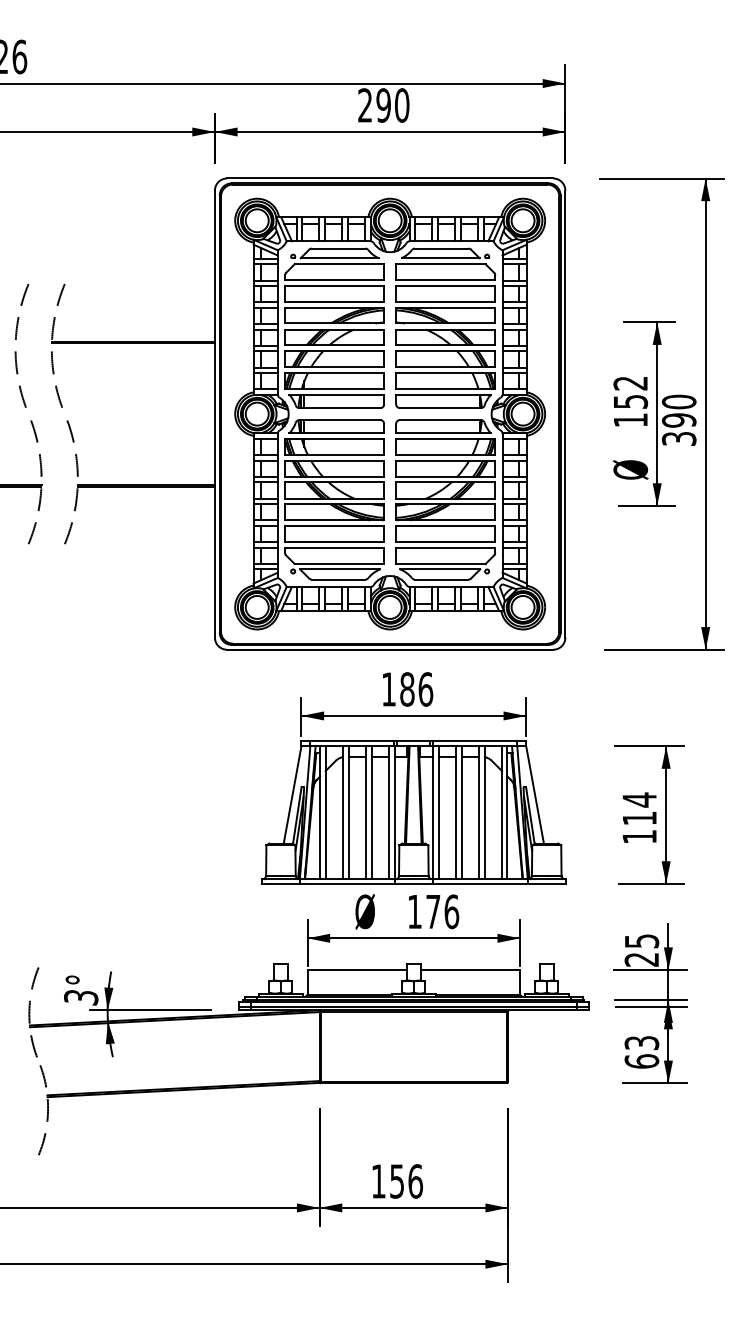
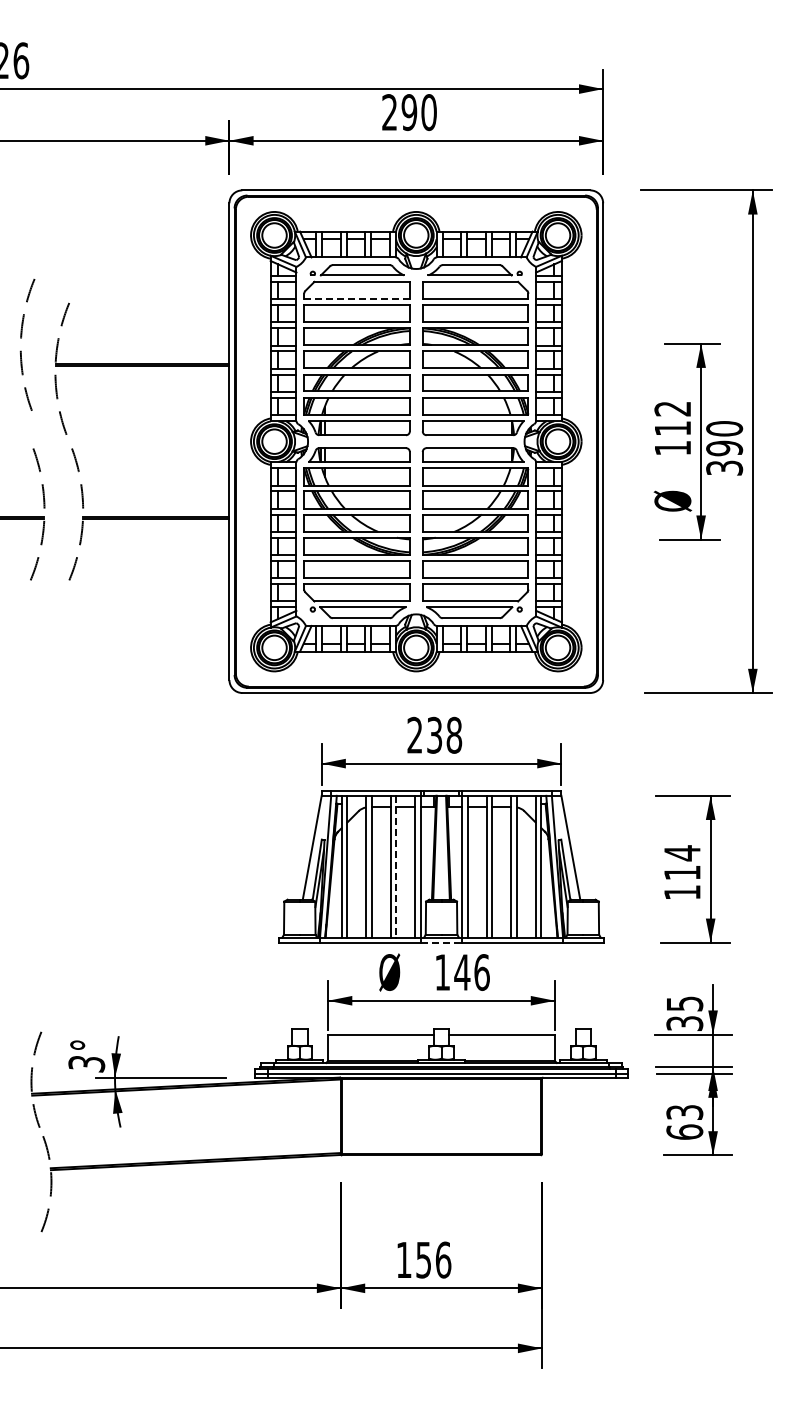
line: (335, 279) -> (357, 298), solid -> dashed
arc: (16, 339) -> (21, 338), moved
text: (631, 401) -> (673, 428), 152 -> 112
text: (407, 688) -> (434, 734), 186 -> 238
line: (371, 812) -> (396, 866), solid -> dashed
line: (414, 883) -> (442, 942), solid -> dashed
text: (433, 911) -> (462, 972), 176 -> 146
text: (641, 959) -> (684, 1023), 25 -> 35

